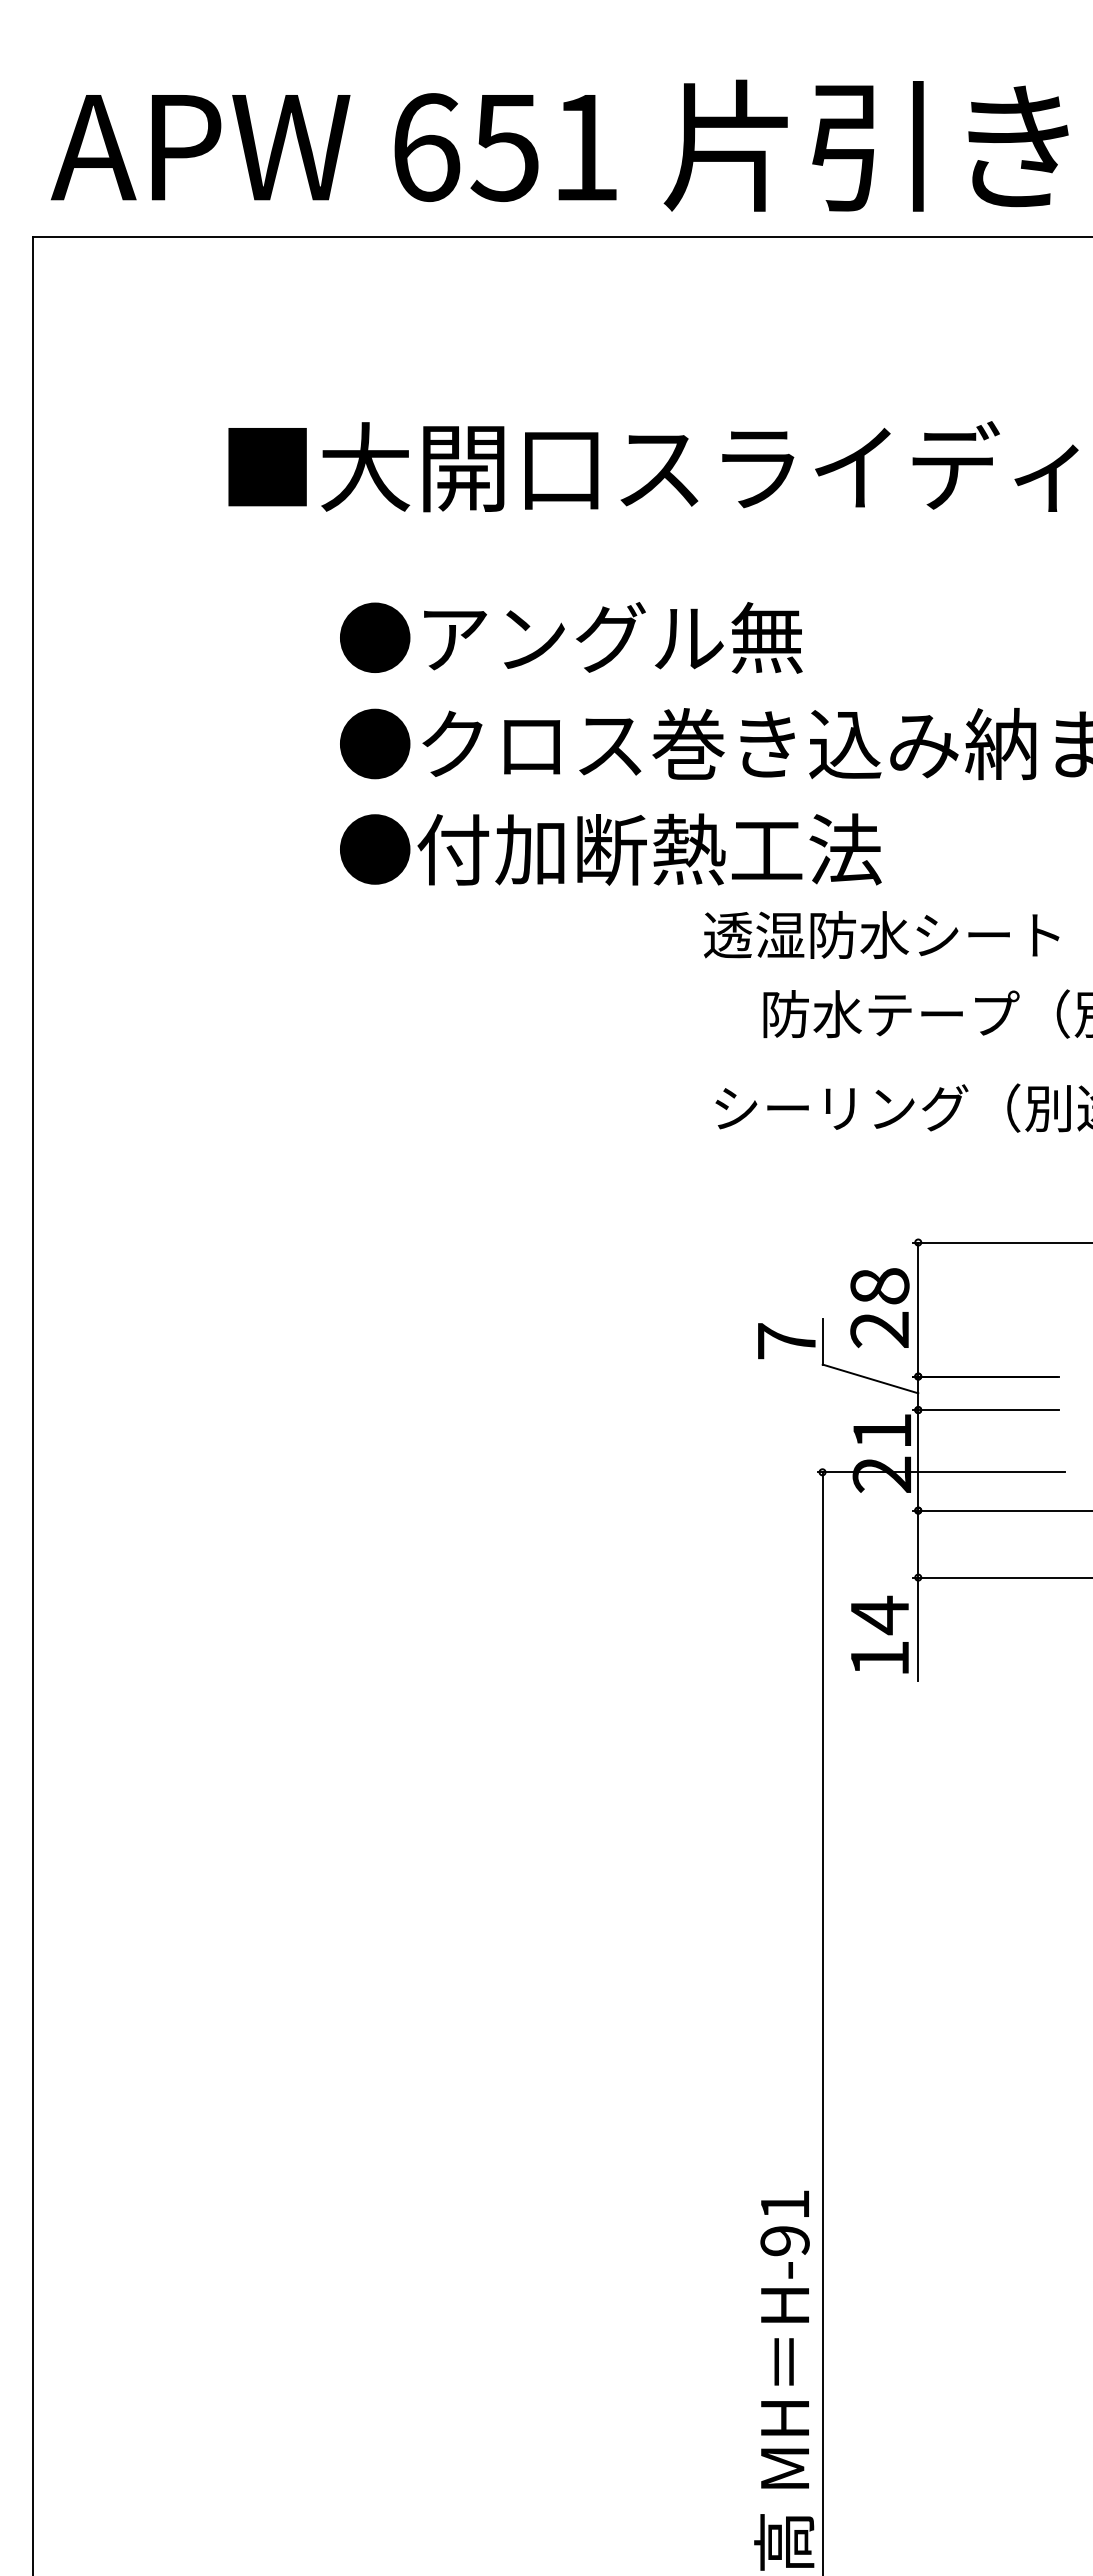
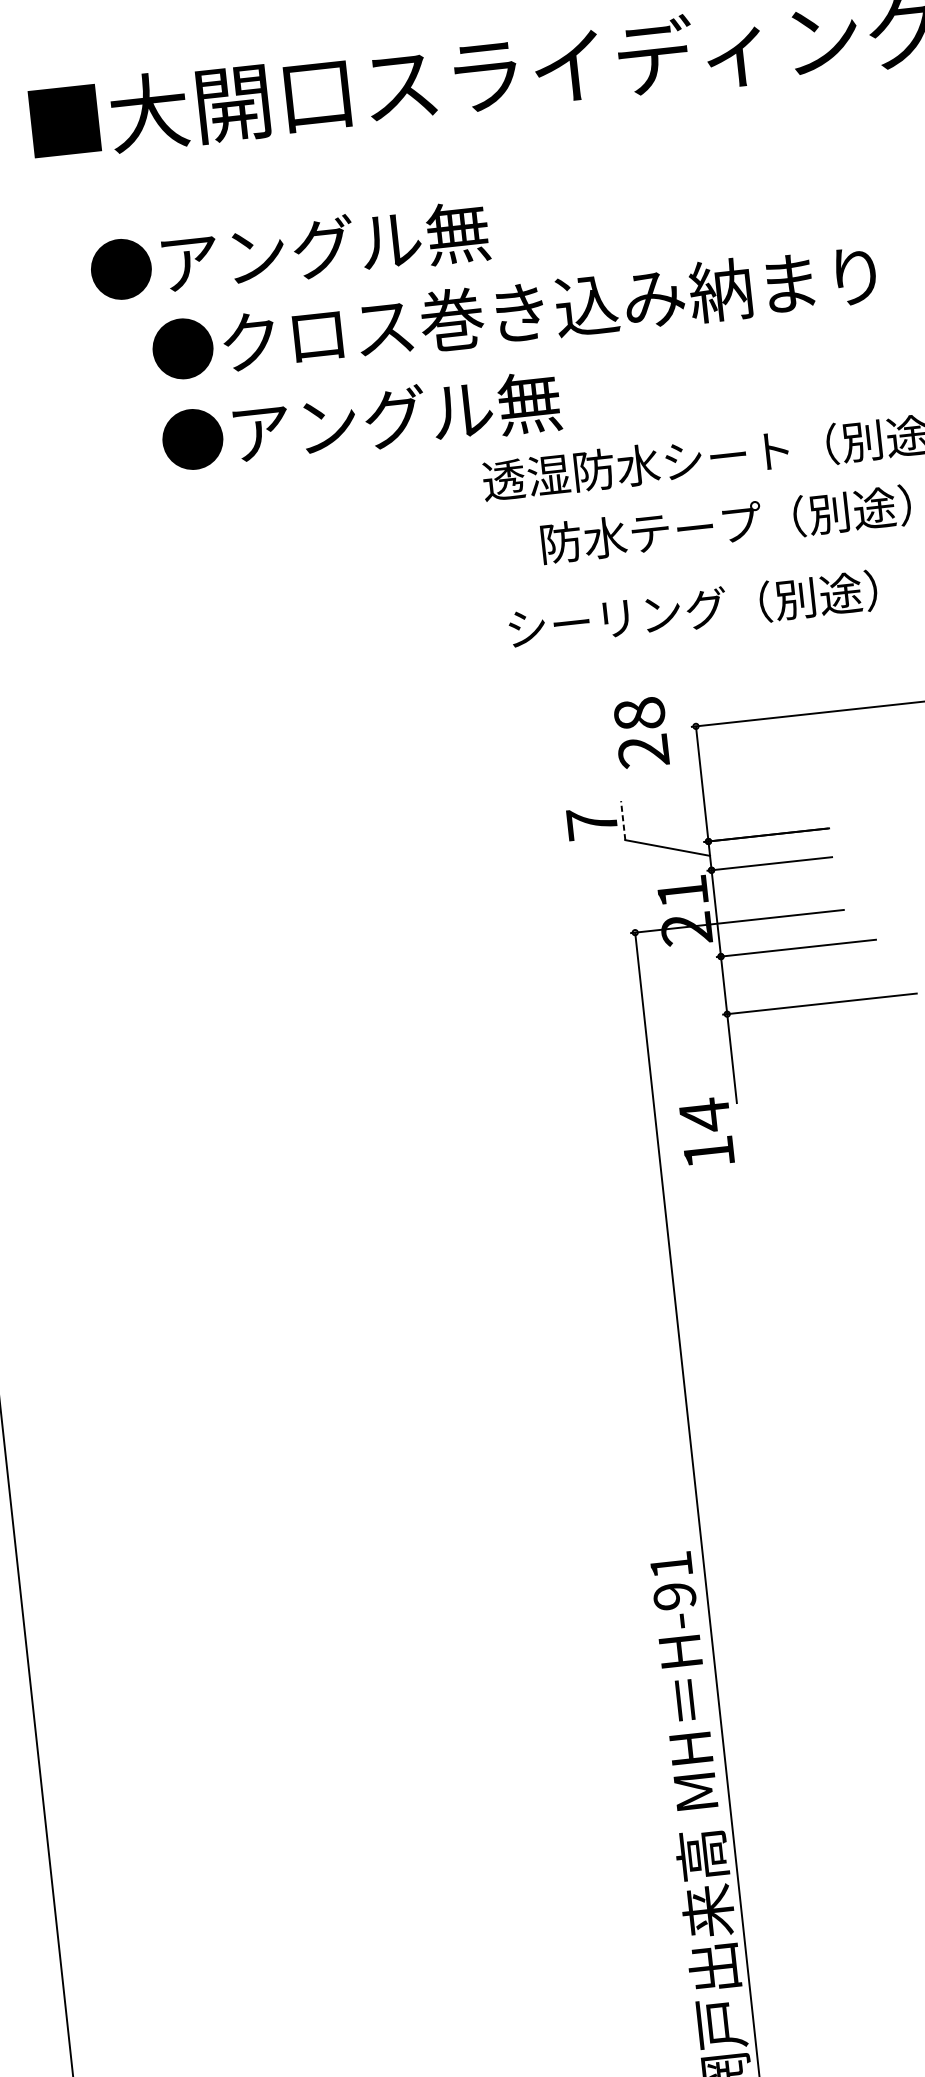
text: (571, 637) -> (289, 250), moved
text: (649, 849) -> (428, 413), ●付加断熱工法 -> ●アングル無
text: (879, 1308) -> (641, 733), moved
line: (822, 1341) -> (622, 820), solid -> dashed
text: (879, 1634) -> (706, 1131), moved

